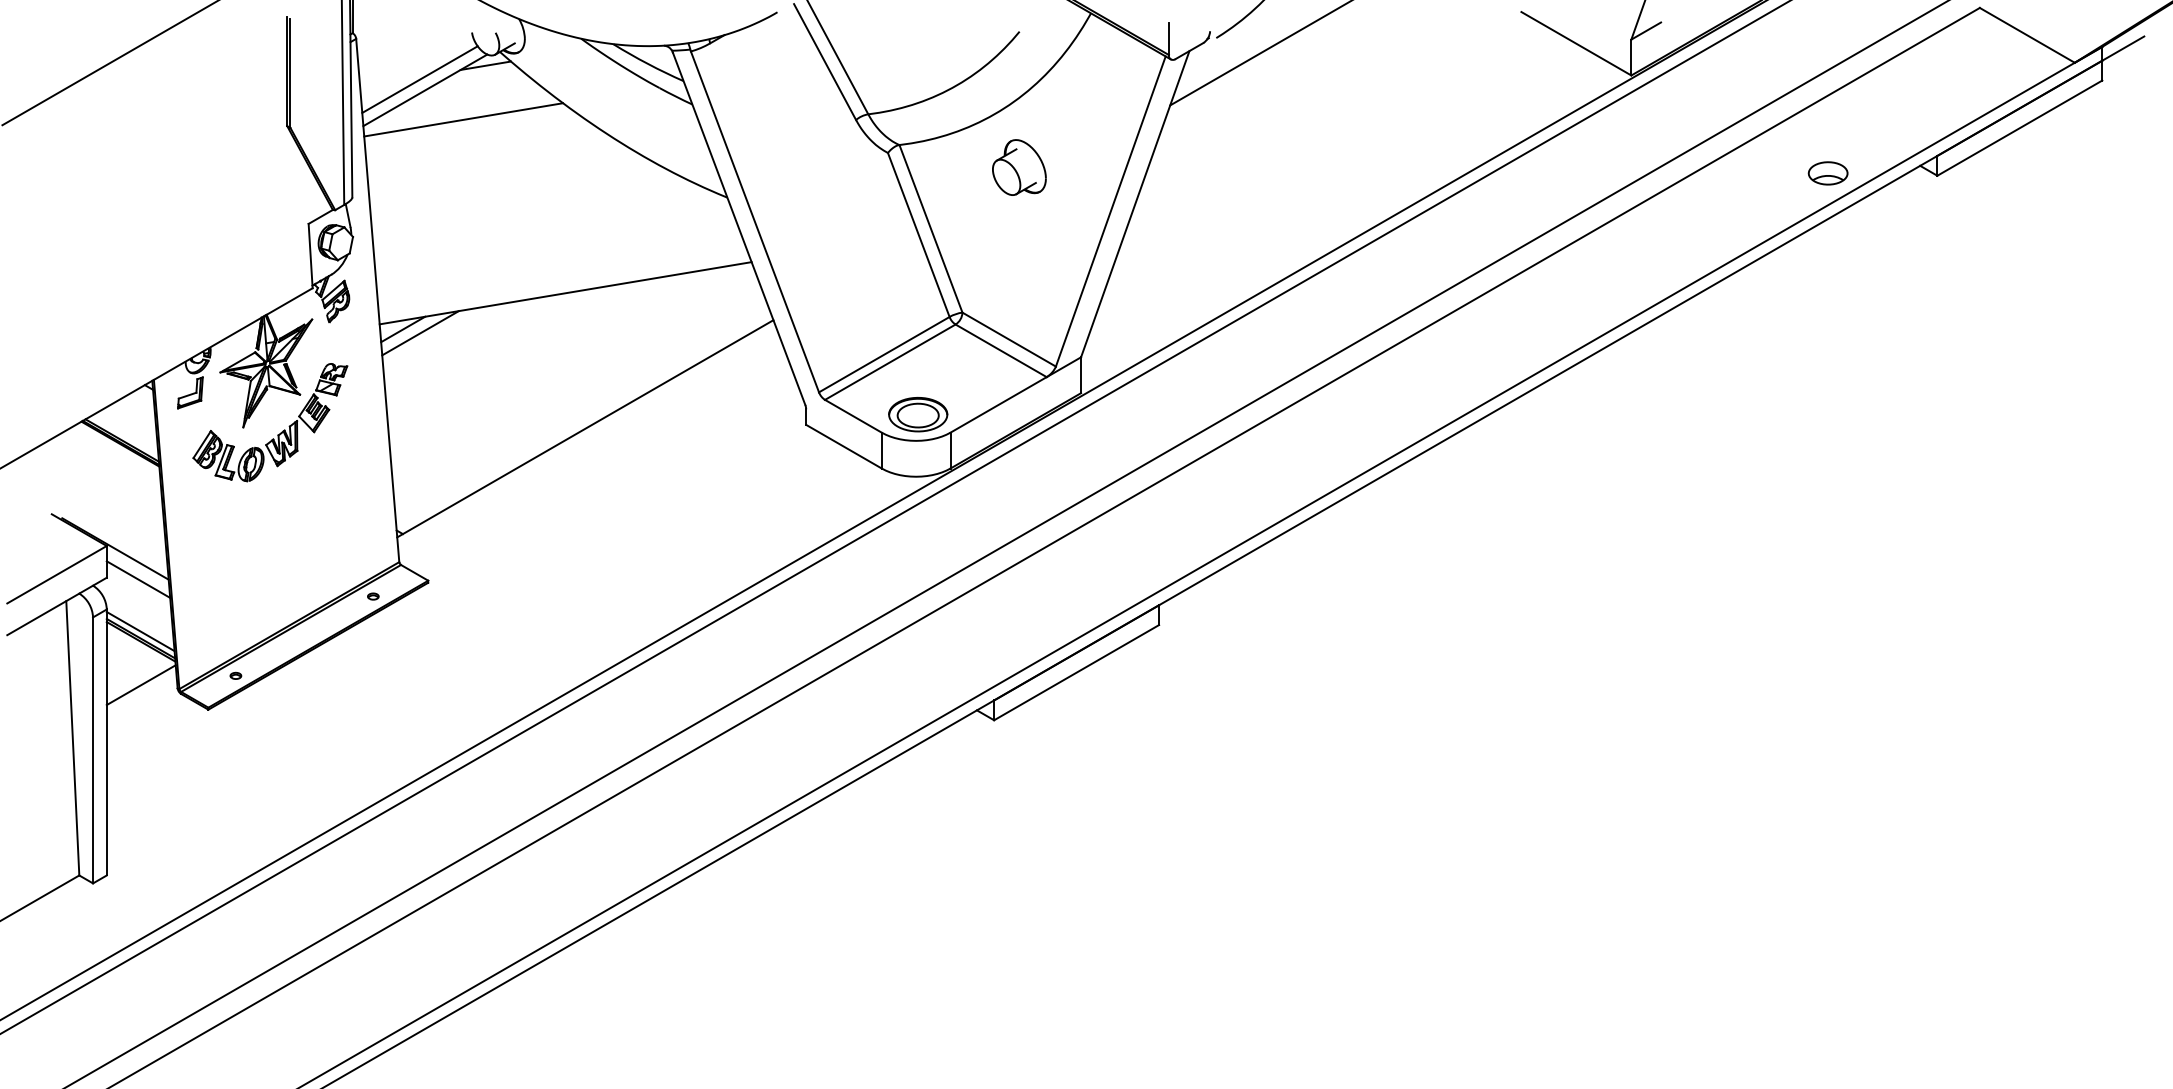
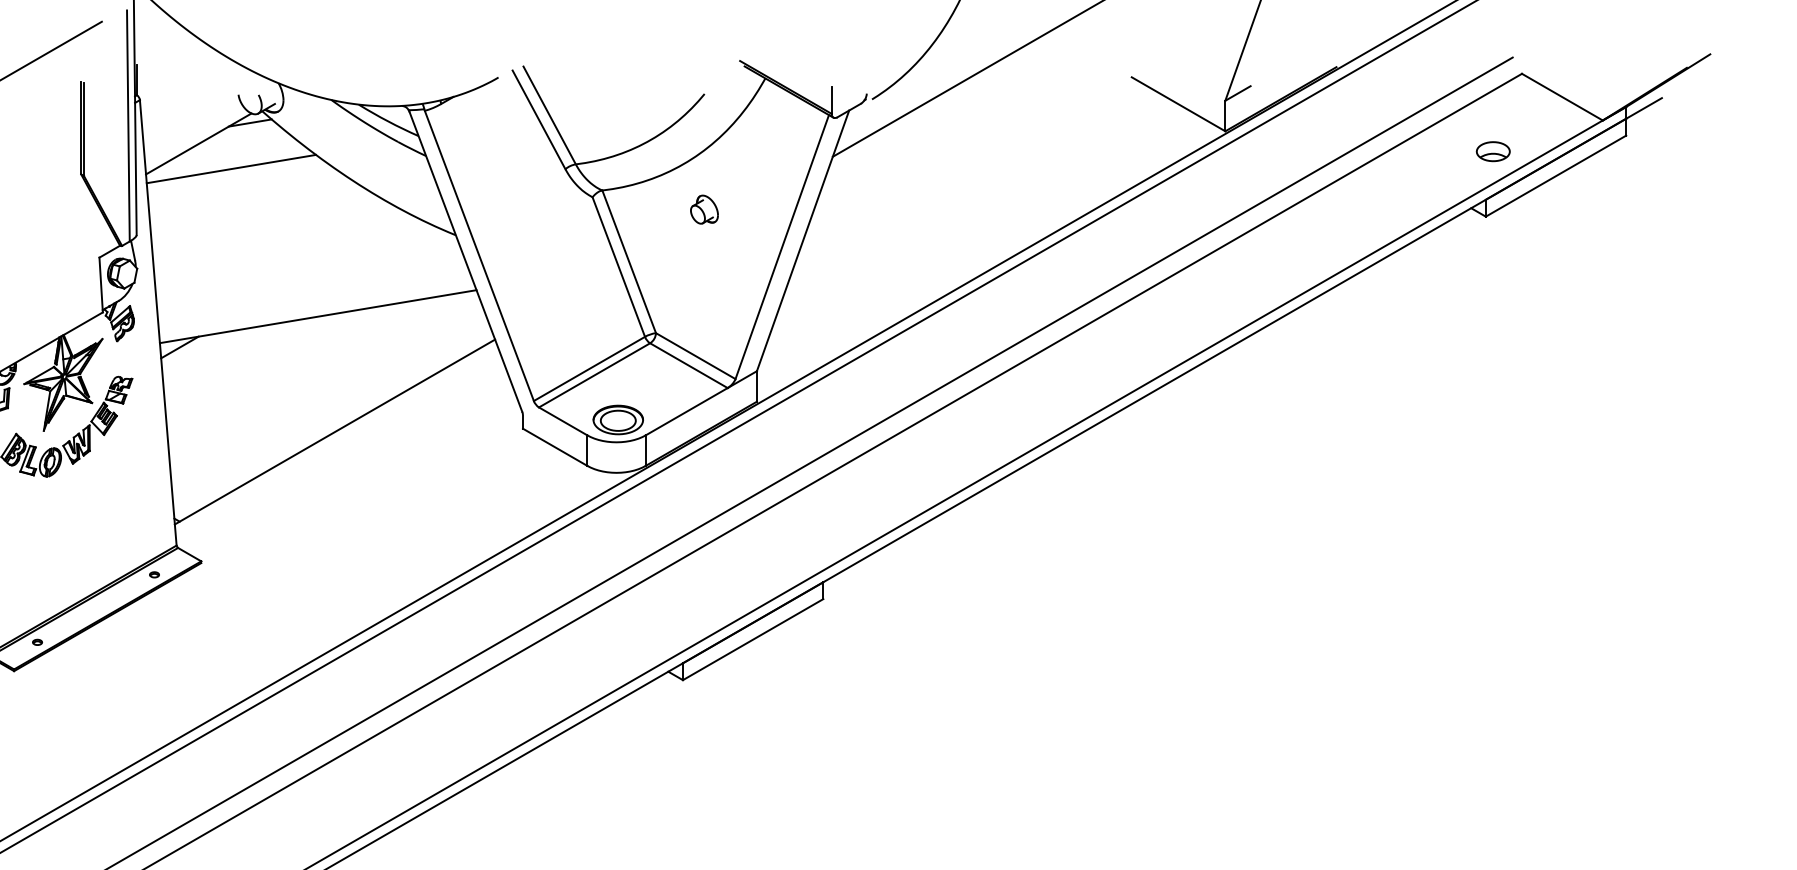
line: (419, 79) -> (193, 134), removed
part: (1019, 167) -> (704, 209), size x0.6
part: (1827, 173) -> (1492, 151), moved
line: (420, 333) -> (194, 350), removed

